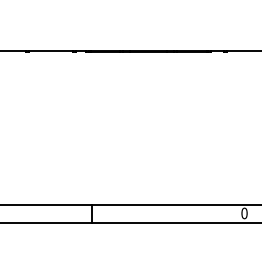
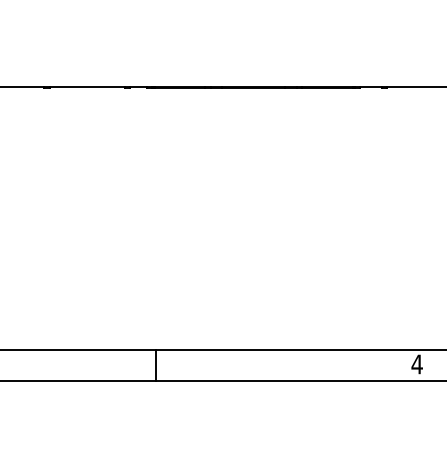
text: (244, 213) -> (417, 364), 0 -> 4

